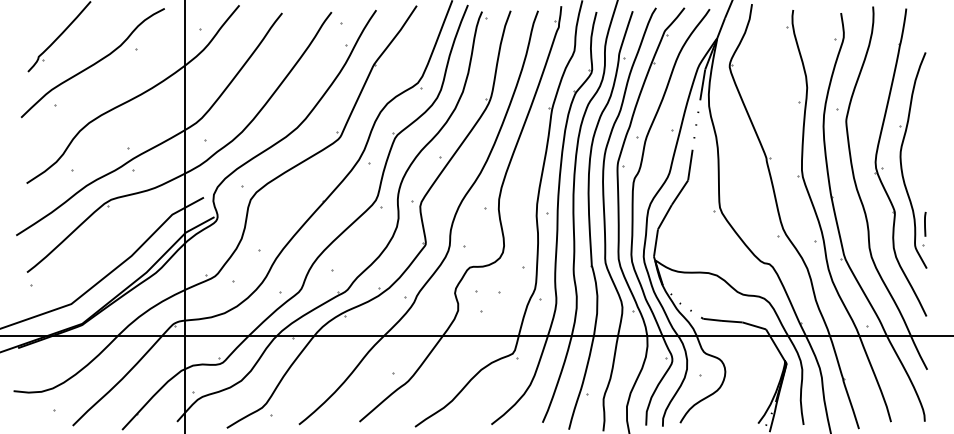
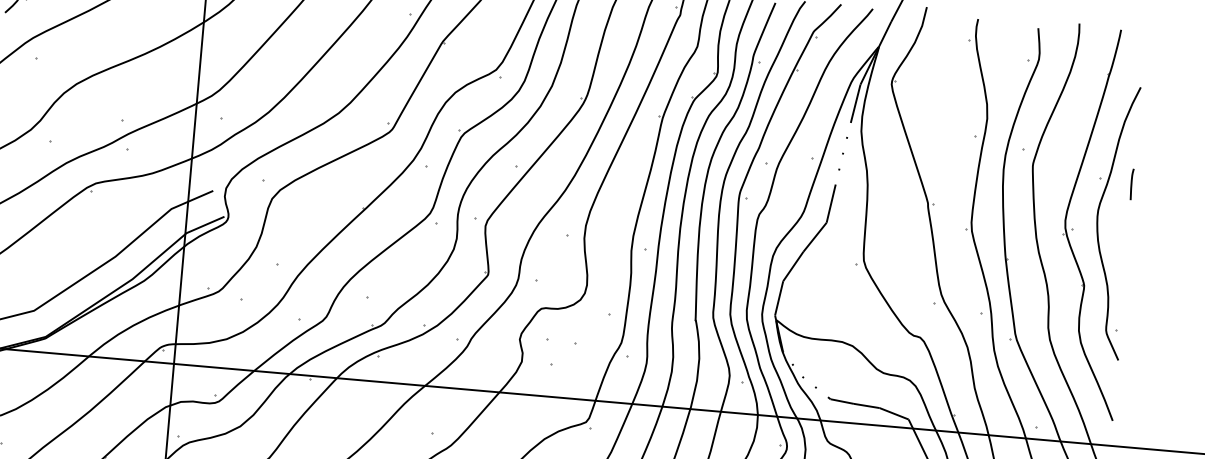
line: (925, 223) -> (1132, 183), moved

